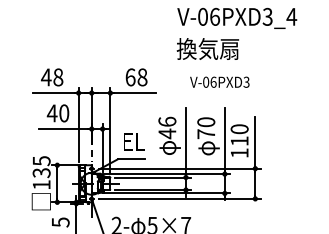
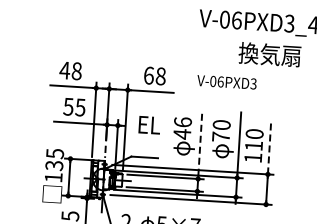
text: (207, 48) -> (269, 54), moved
text: (219, 81) -> (226, 81), moved
text: (57, 113) -> (73, 107), 40 -> 55
text: (134, 141) -> (149, 124), moved
line: (185, 141) -> (199, 143), solid -> dashed
line: (255, 142) -> (269, 148), solid -> dashed

